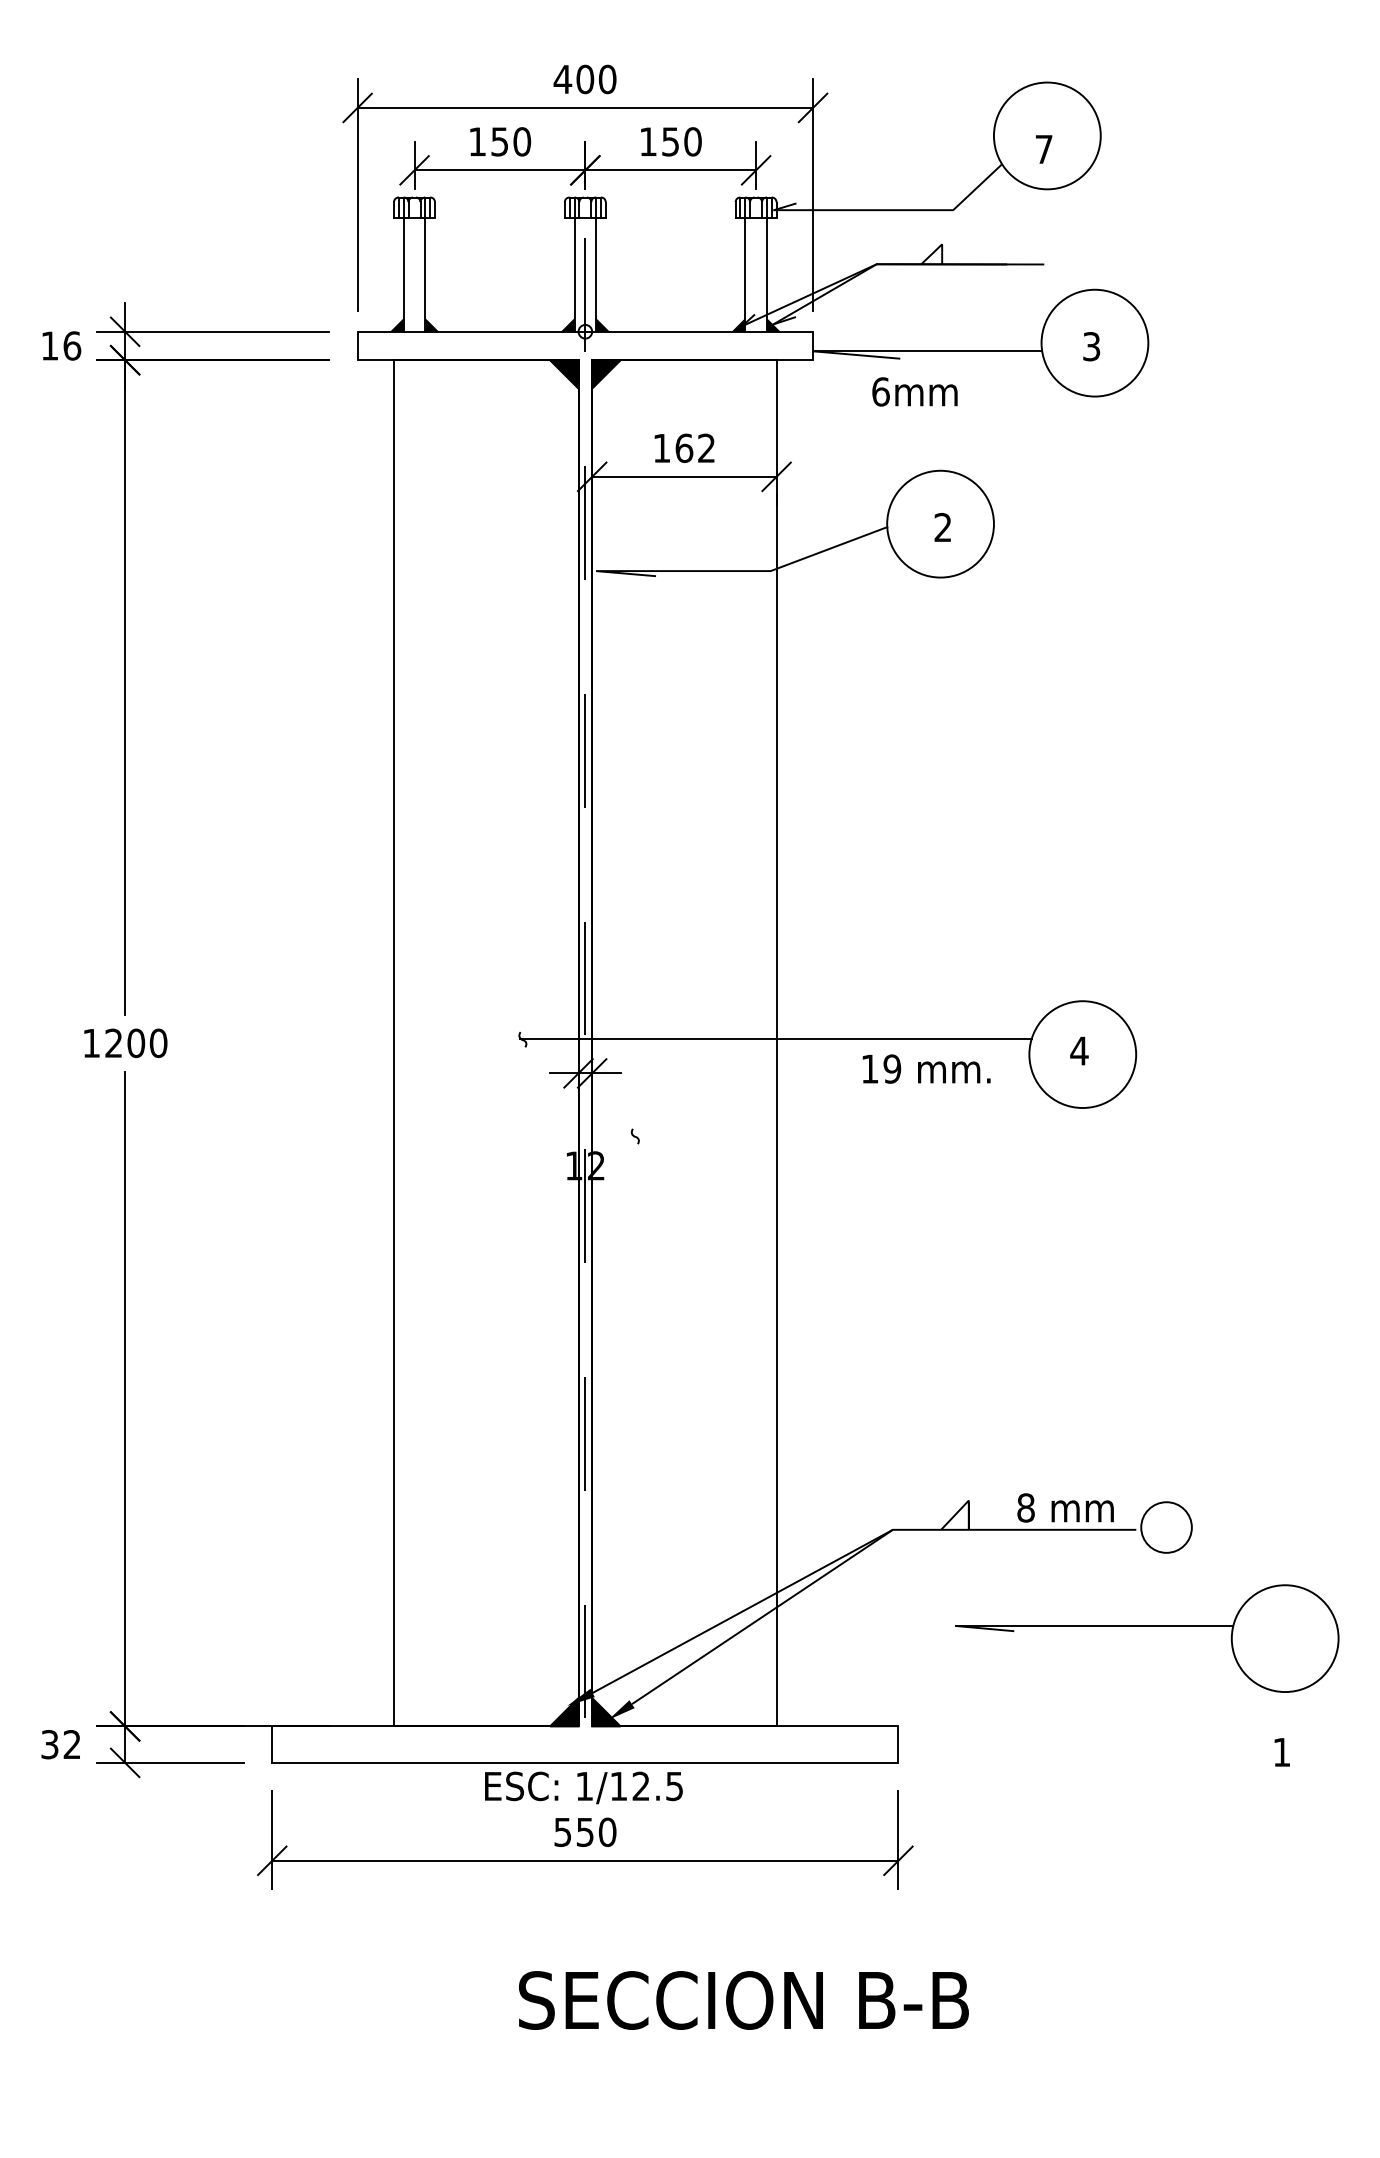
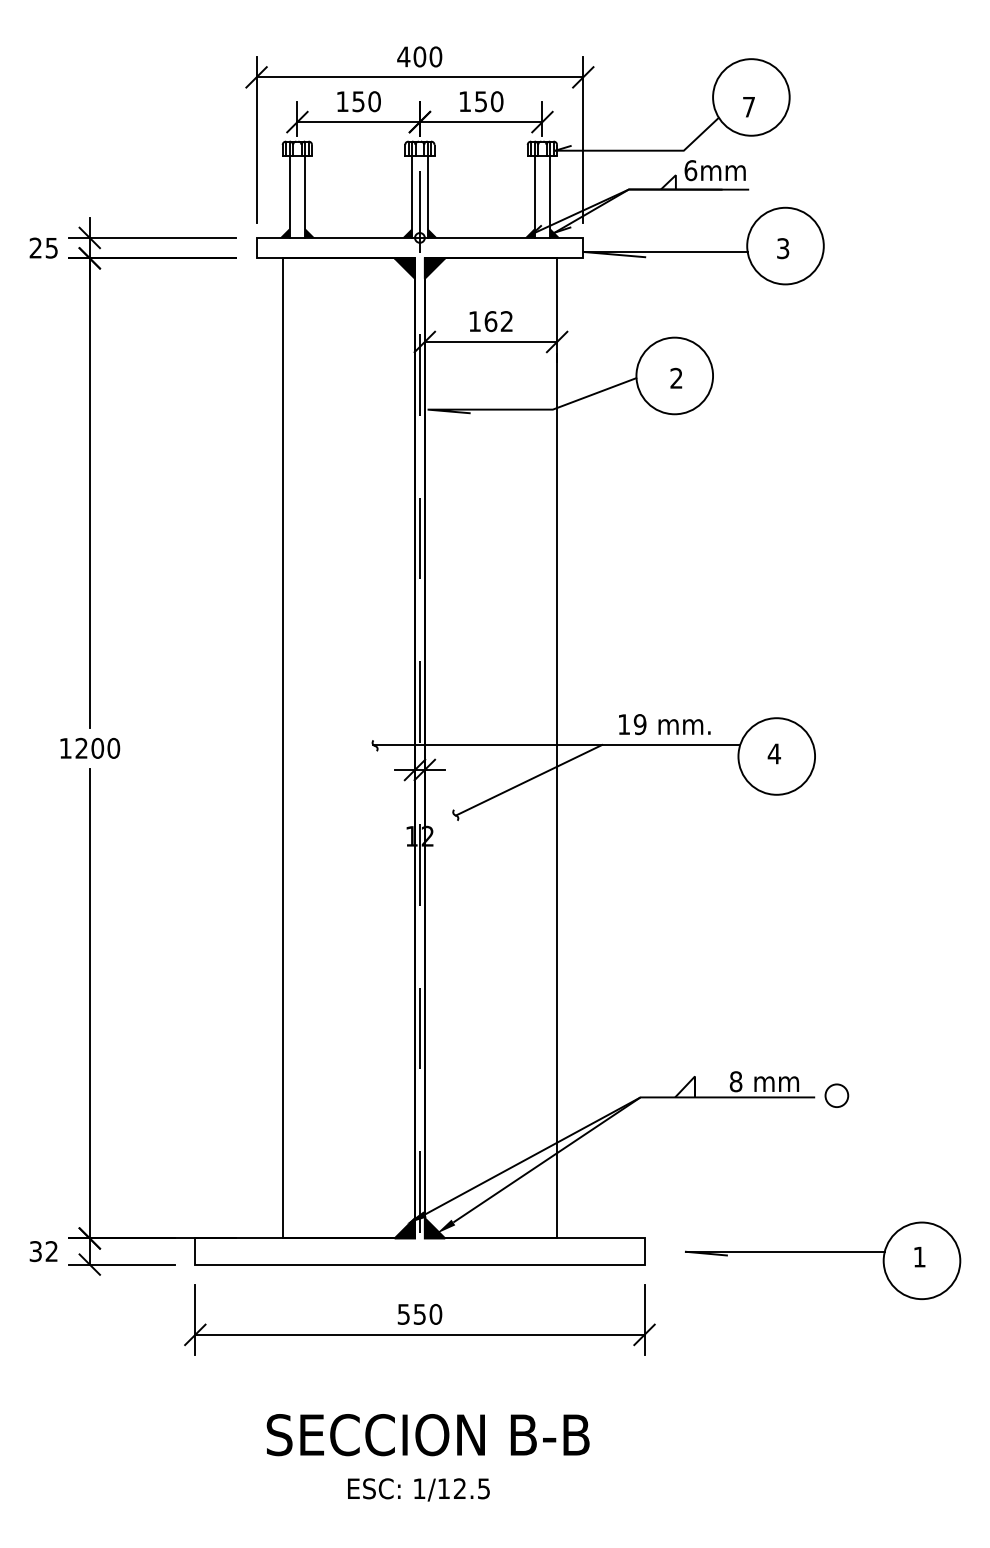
text: (61, 345) -> (44, 247), 16 -> 25
text: (914, 391) -> (714, 170), moved
text: (926, 1068) -> (664, 724), moved
line: (737, 1087) -> (529, 780), added
circle: (1166, 1527) -> (836, 1095), size x0.62
part: (1147, 1626) -> (823, 1252), moved
text: (583, 1787) -> (418, 1489), moved
text: (743, 2000) -> (427, 1435), moved

